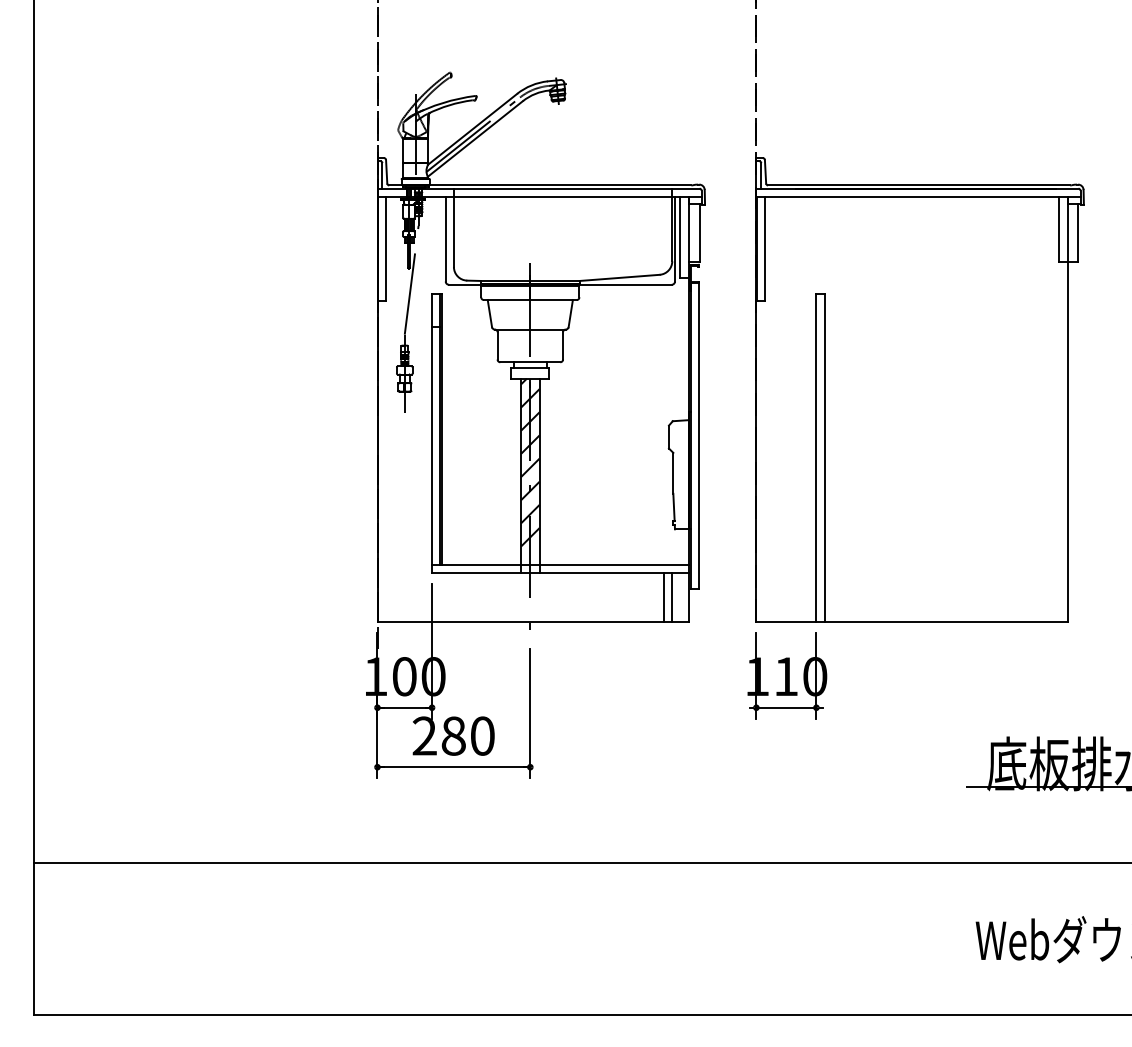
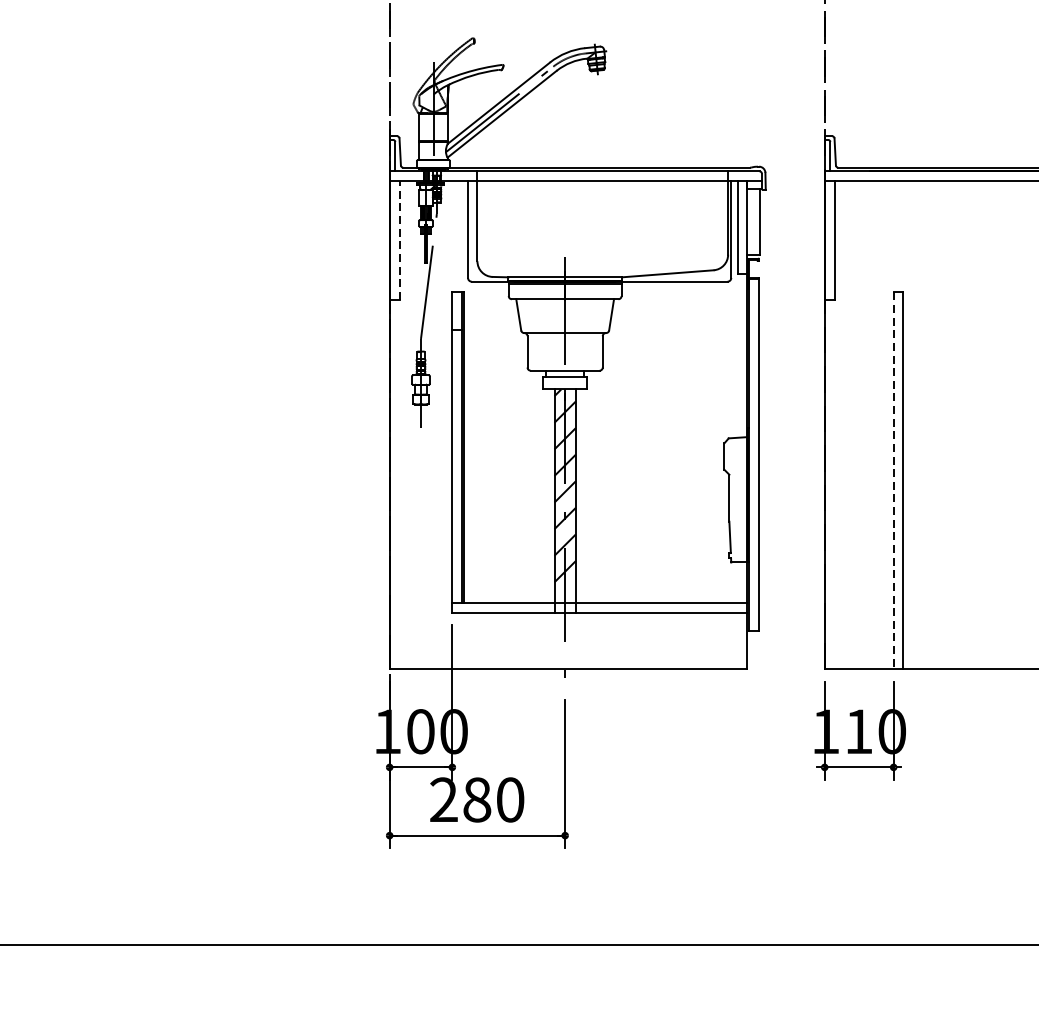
line: (386, 248) -> (400, 240), solid -> dashed
line: (816, 458) -> (893, 481), solid -> dashed
line: (664, 597) -> (719, 640), removed
line: (672, 597) -> (728, 640), removed

